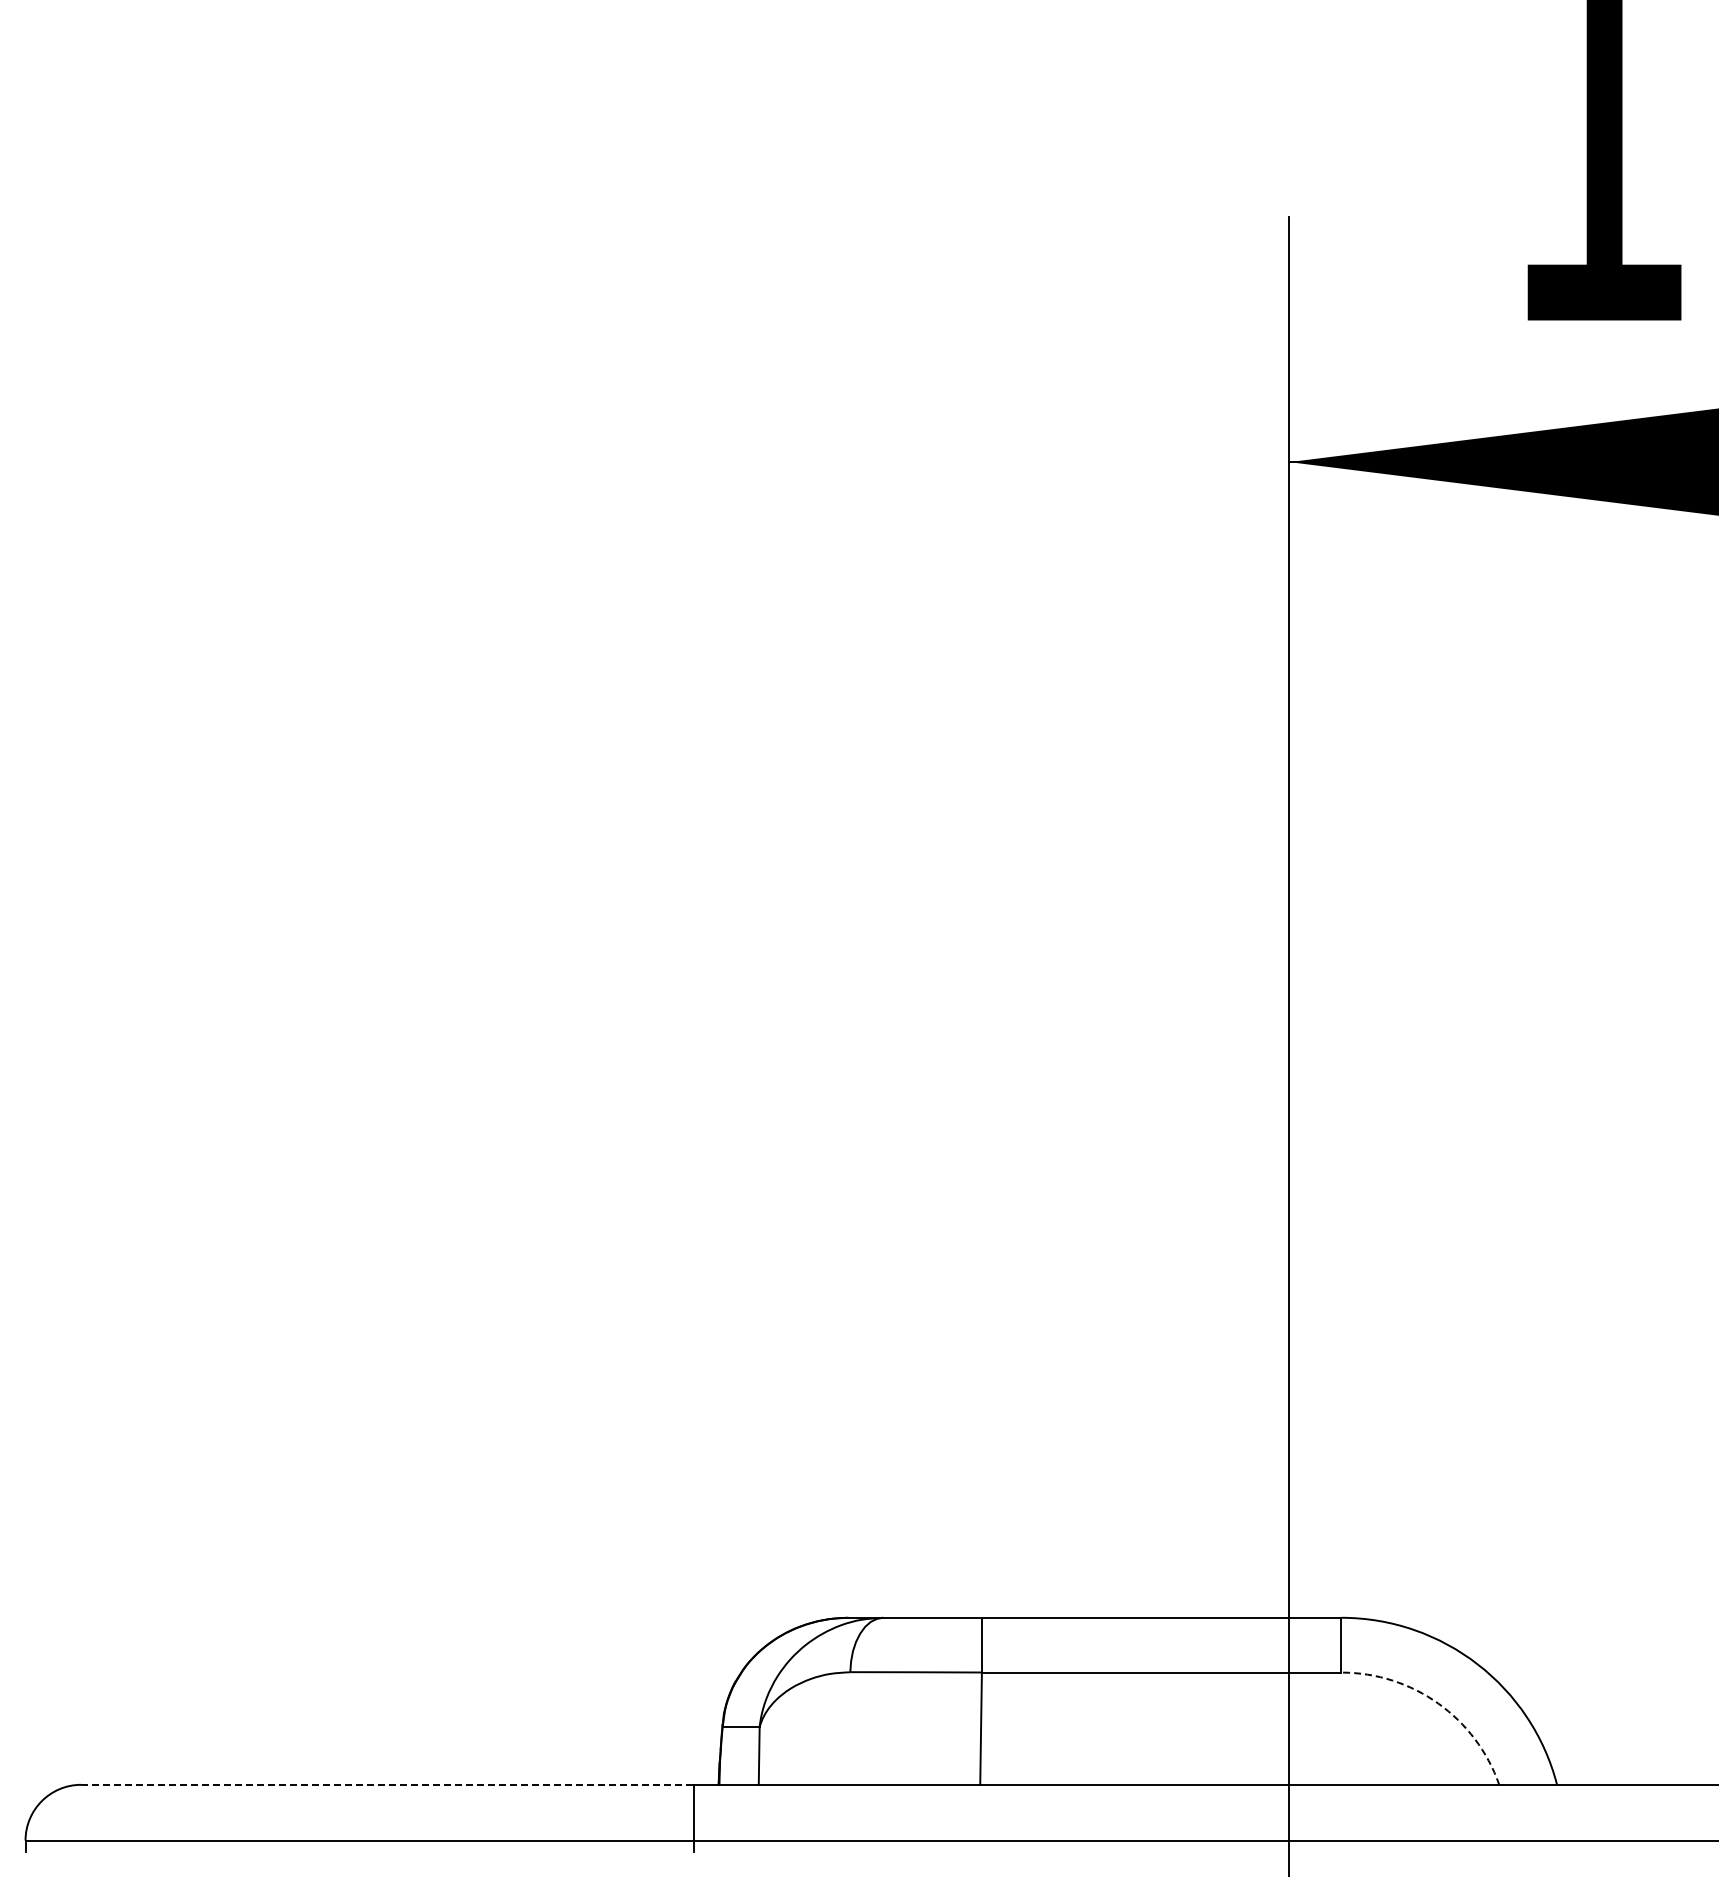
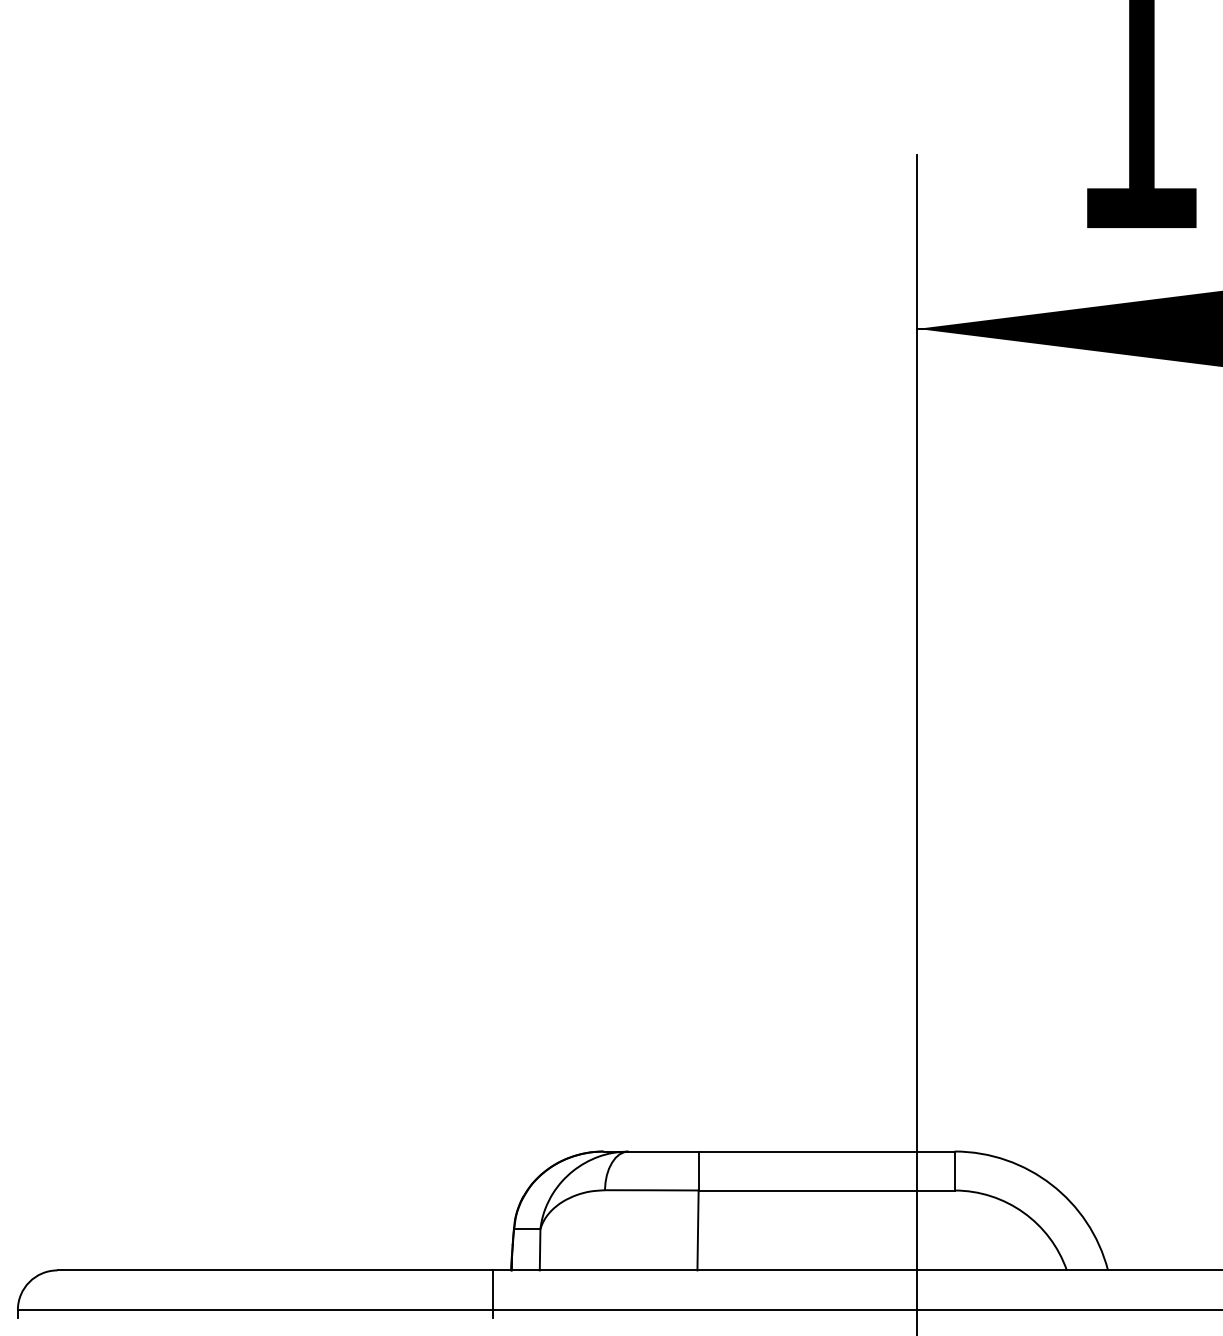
arc: (1438, 1703) -> (1023, 1212), dashed -> solid
line: (387, 1784) -> (275, 1270), dashed -> solid

